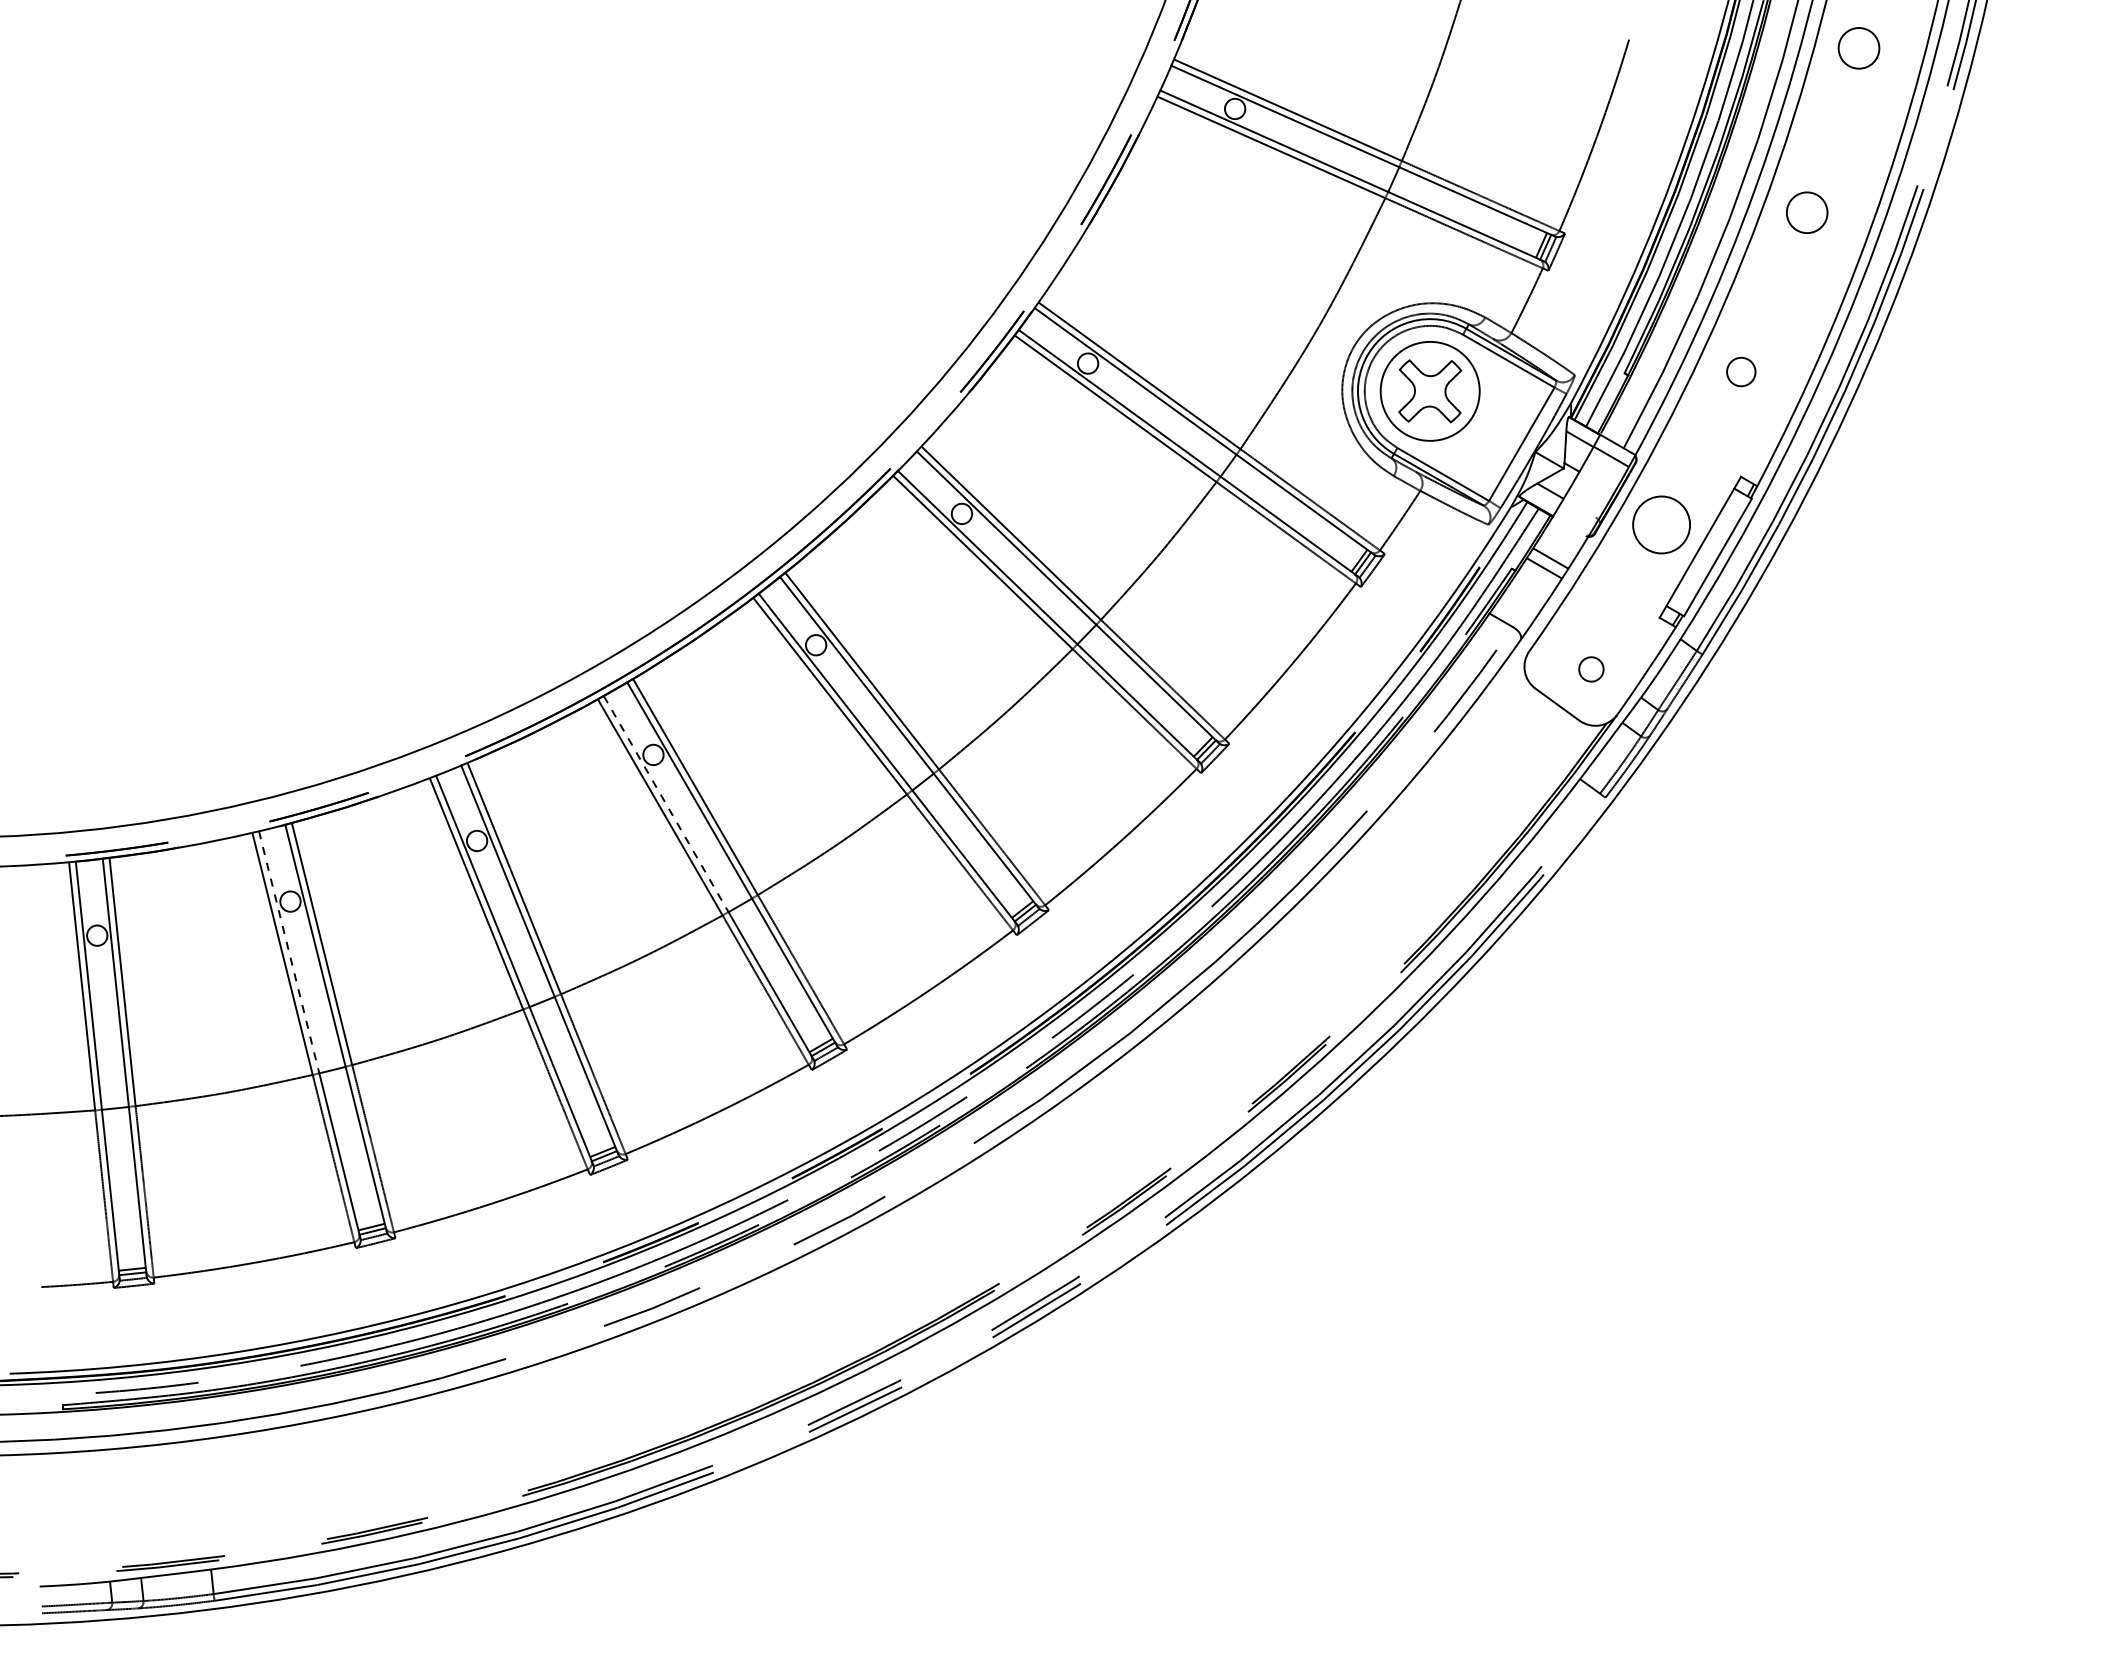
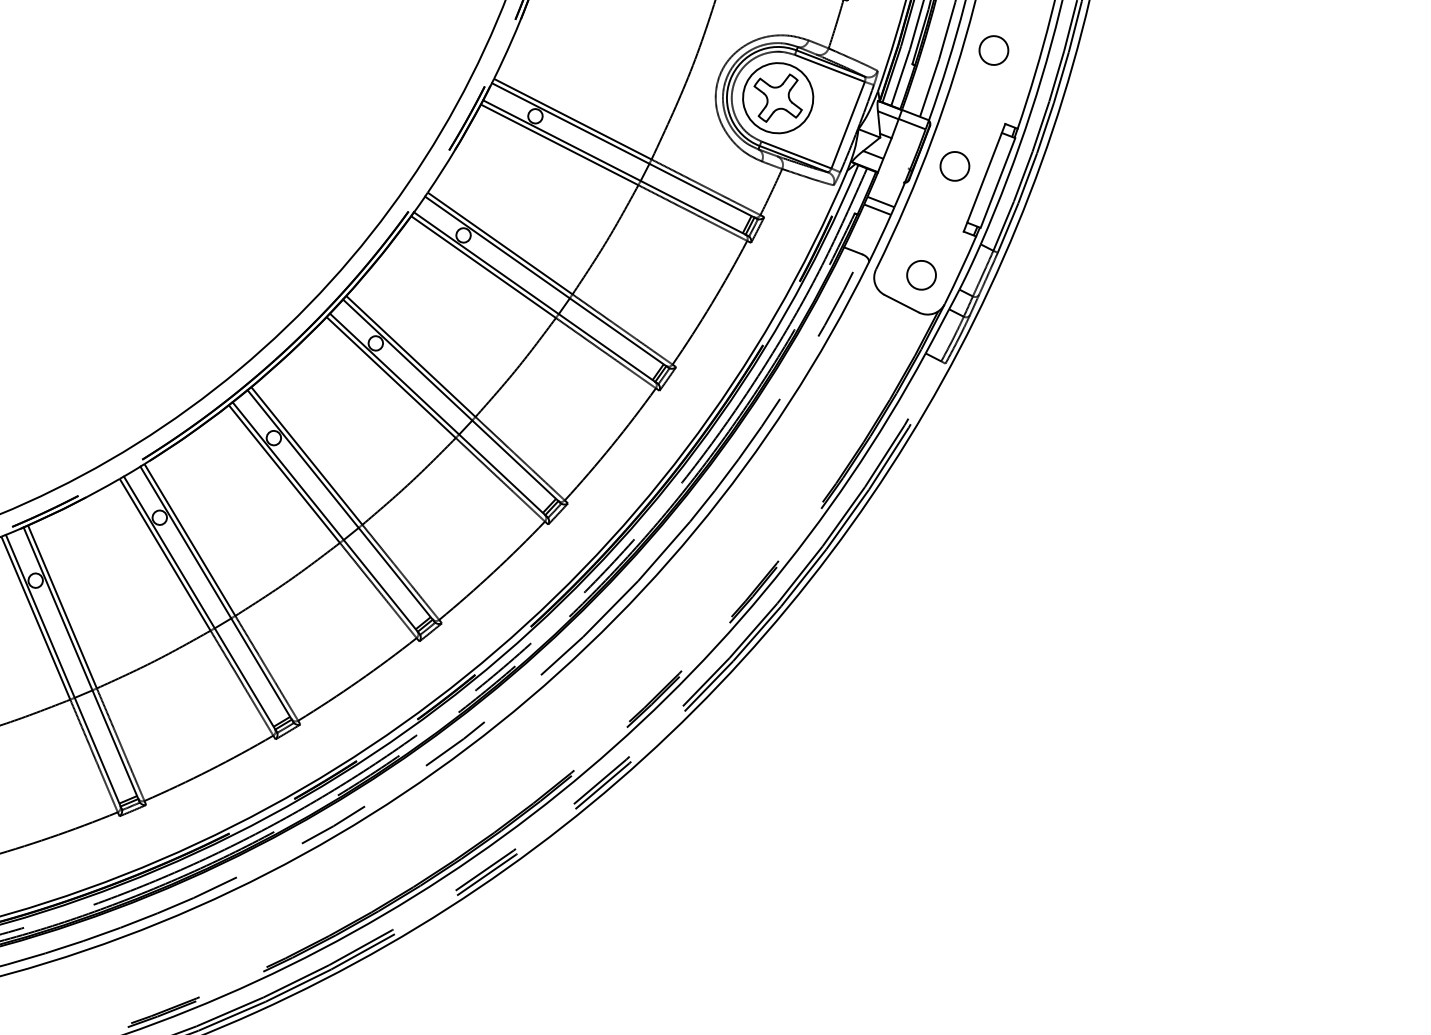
circle: (1741, 371) -> (994, 50), size x1.43
circle: (1661, 524) -> (954, 166), size x0.71
circle: (1591, 669) -> (921, 275), size x1.67
line: (666, 804) -> (288, 471), dashed -> solid
line: (289, 952) -> (40, 616), dashed -> solid

